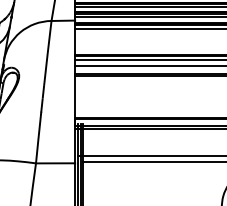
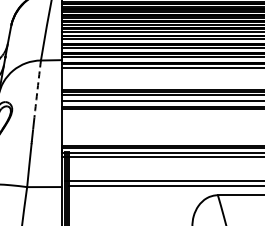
arc: (47, 53) -> (37, 89), solid -> dashed

